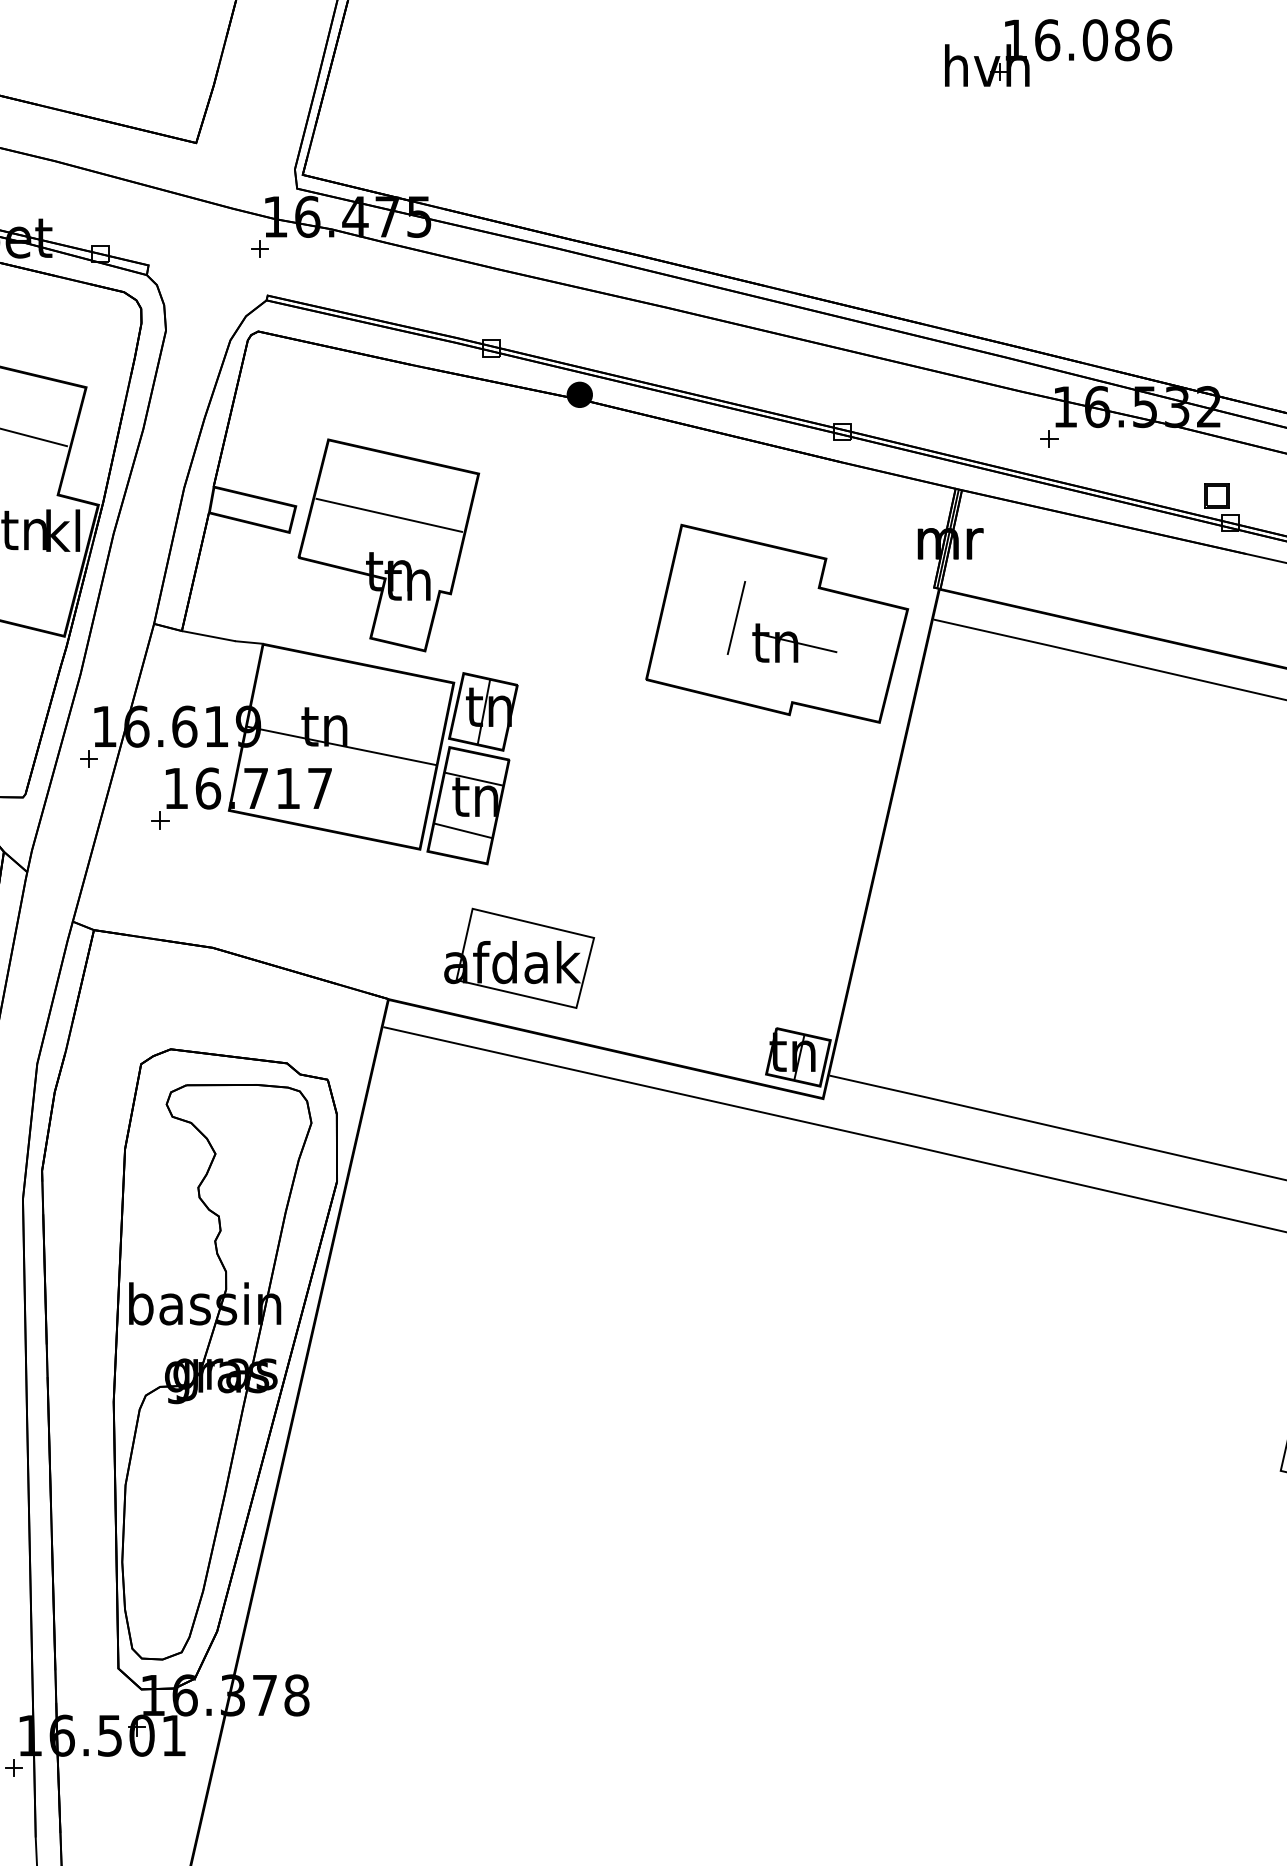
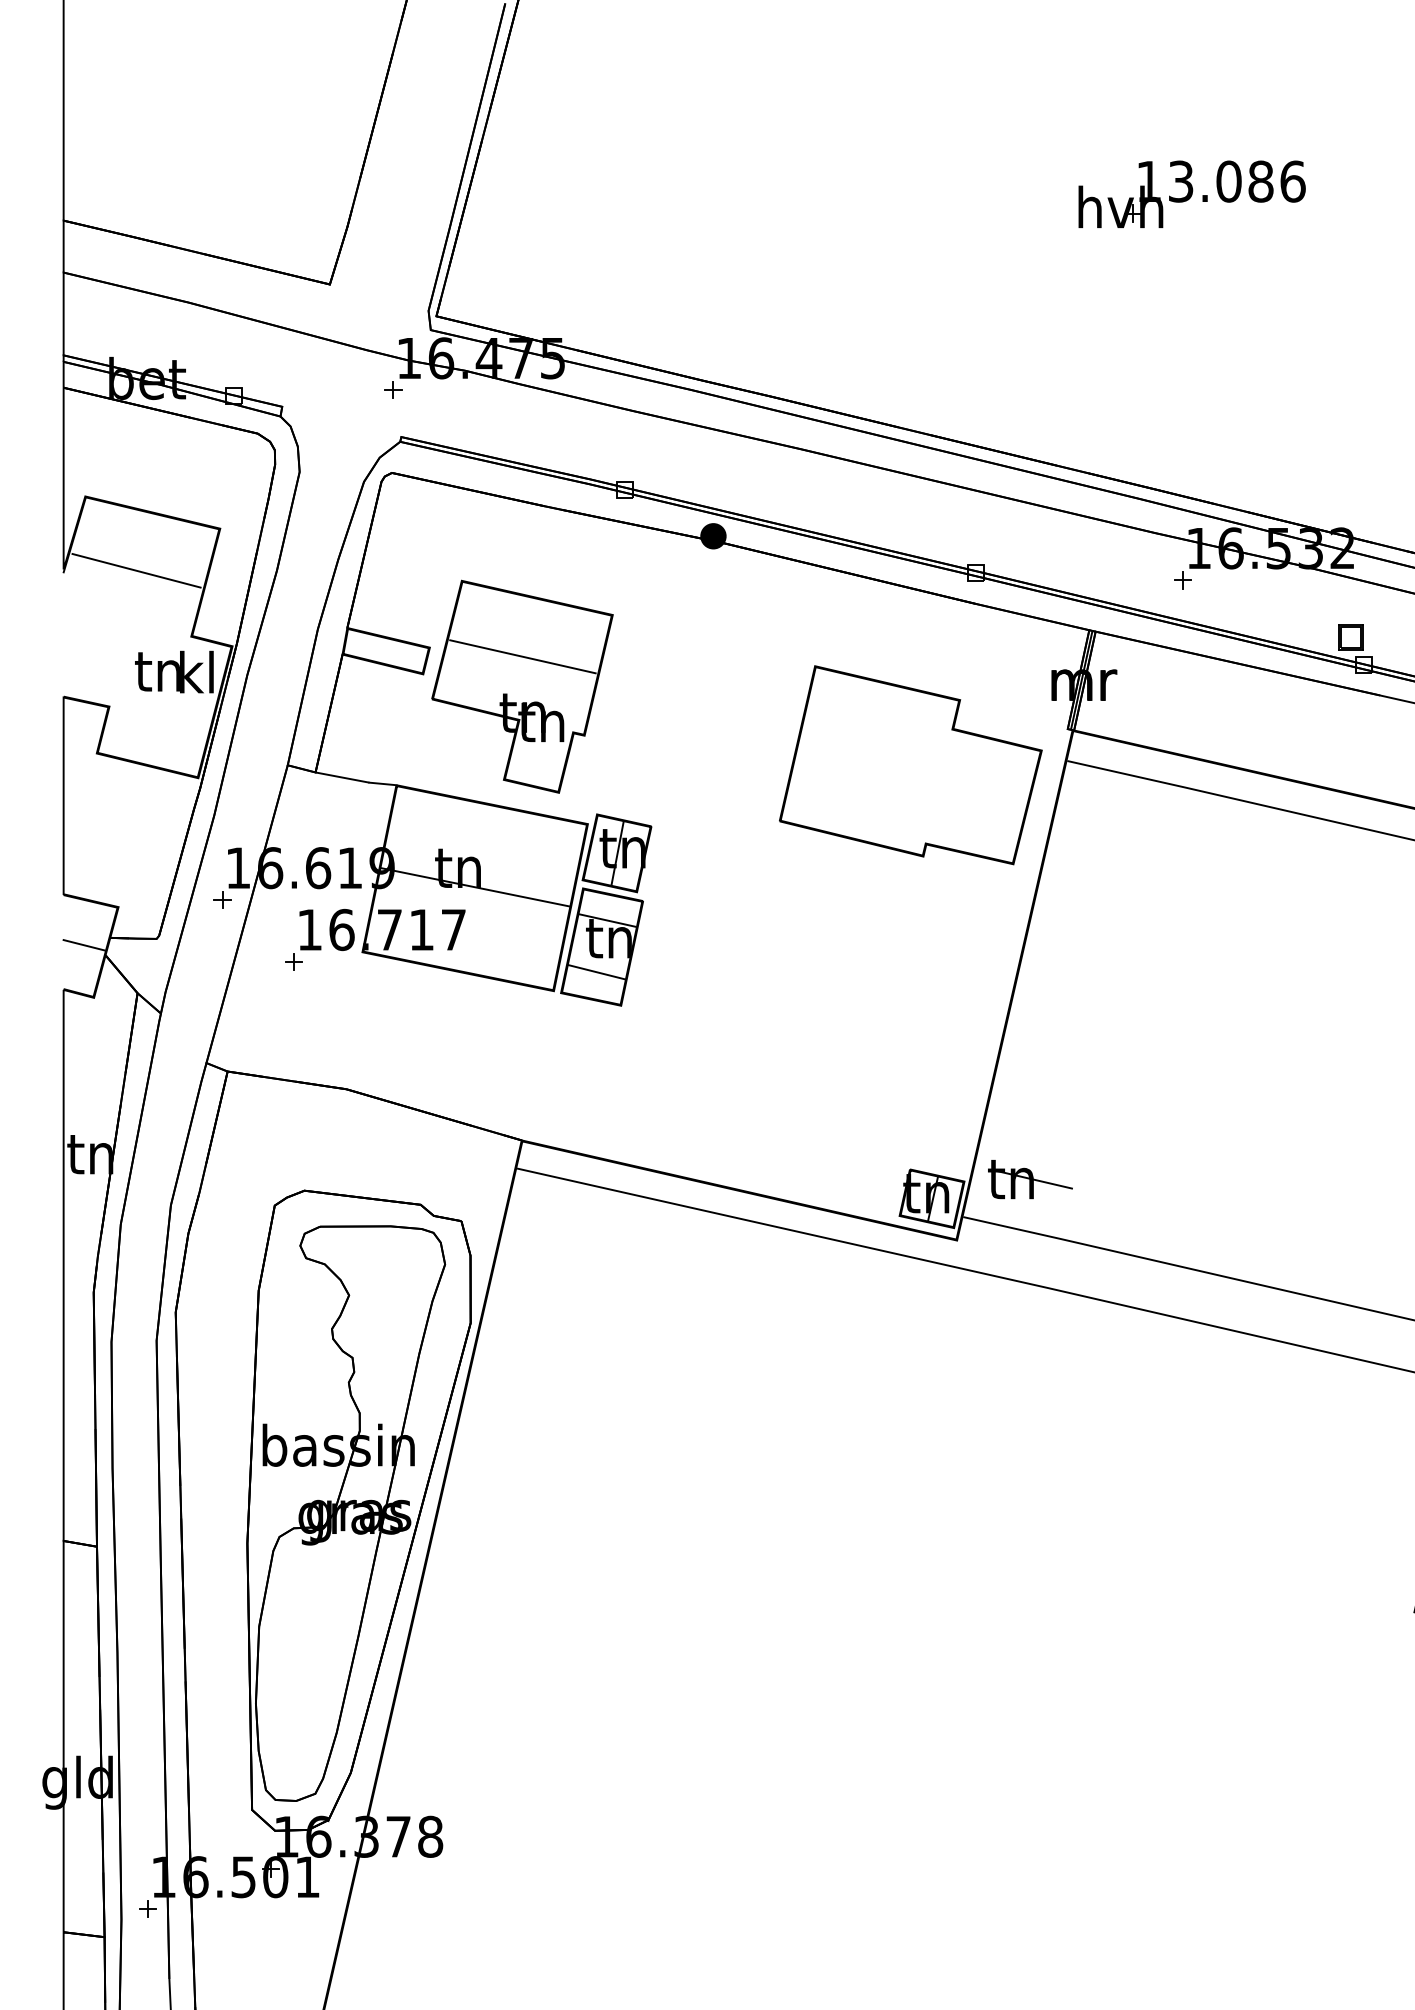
text: (1046, 40) -> (1180, 181), 16.086 -> 13.086
line: (735, 618) -> (869, 759), removed
part: (794, 643) -> (1030, 1179), moved
part: (518, 958) -> (652, 1099), removed

